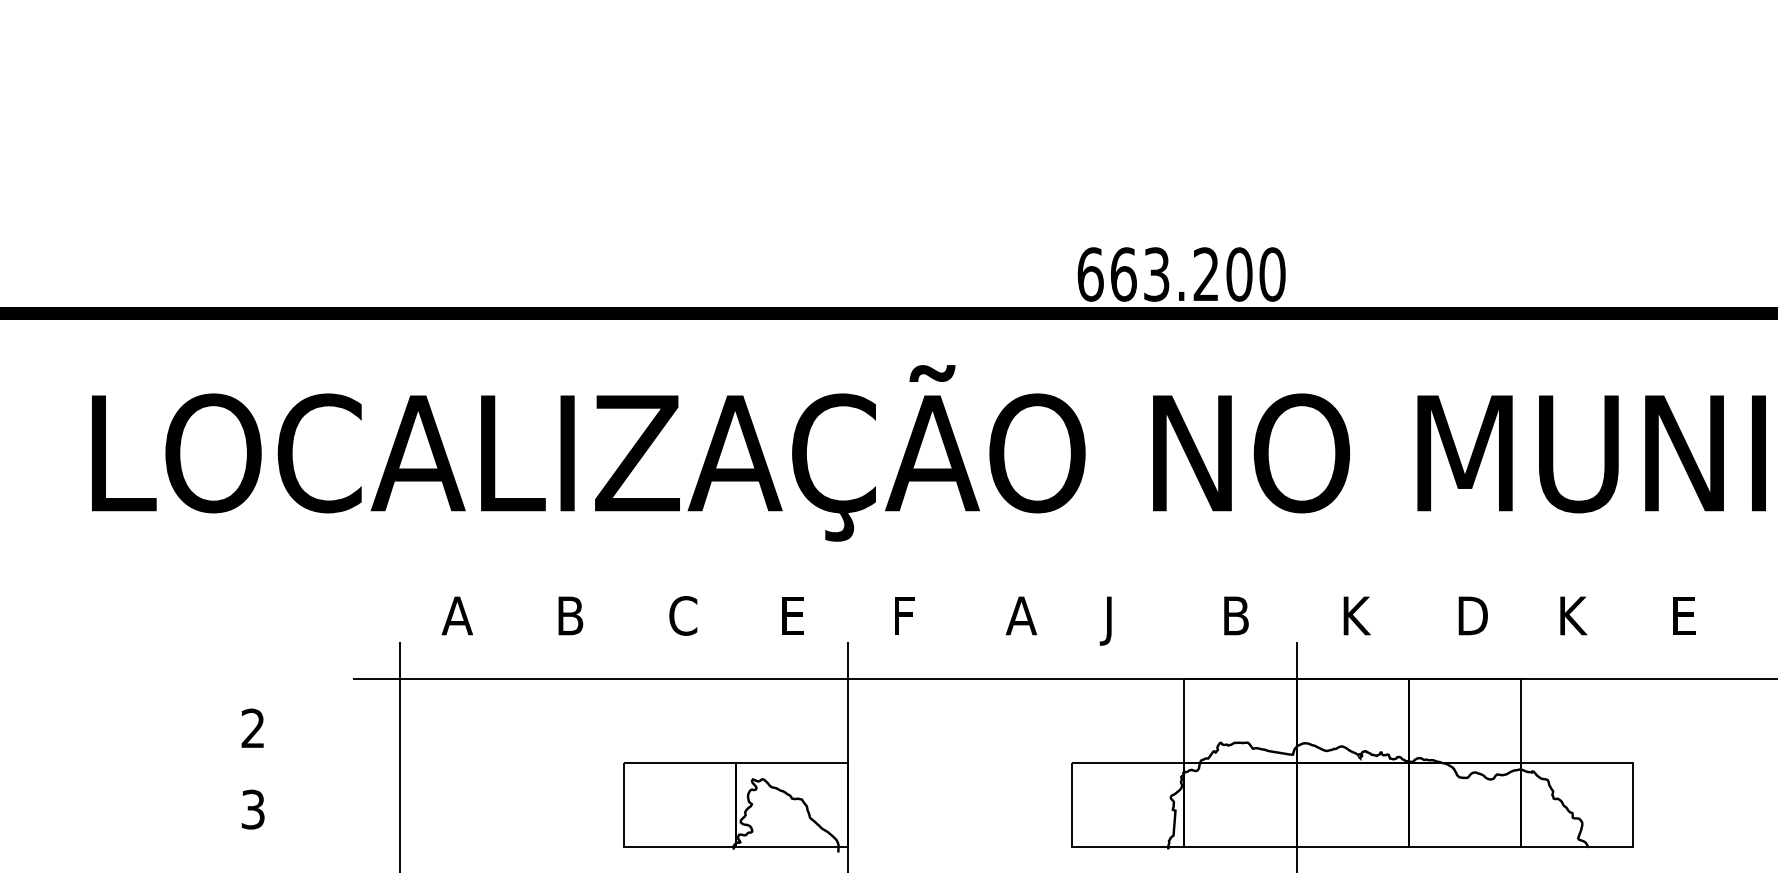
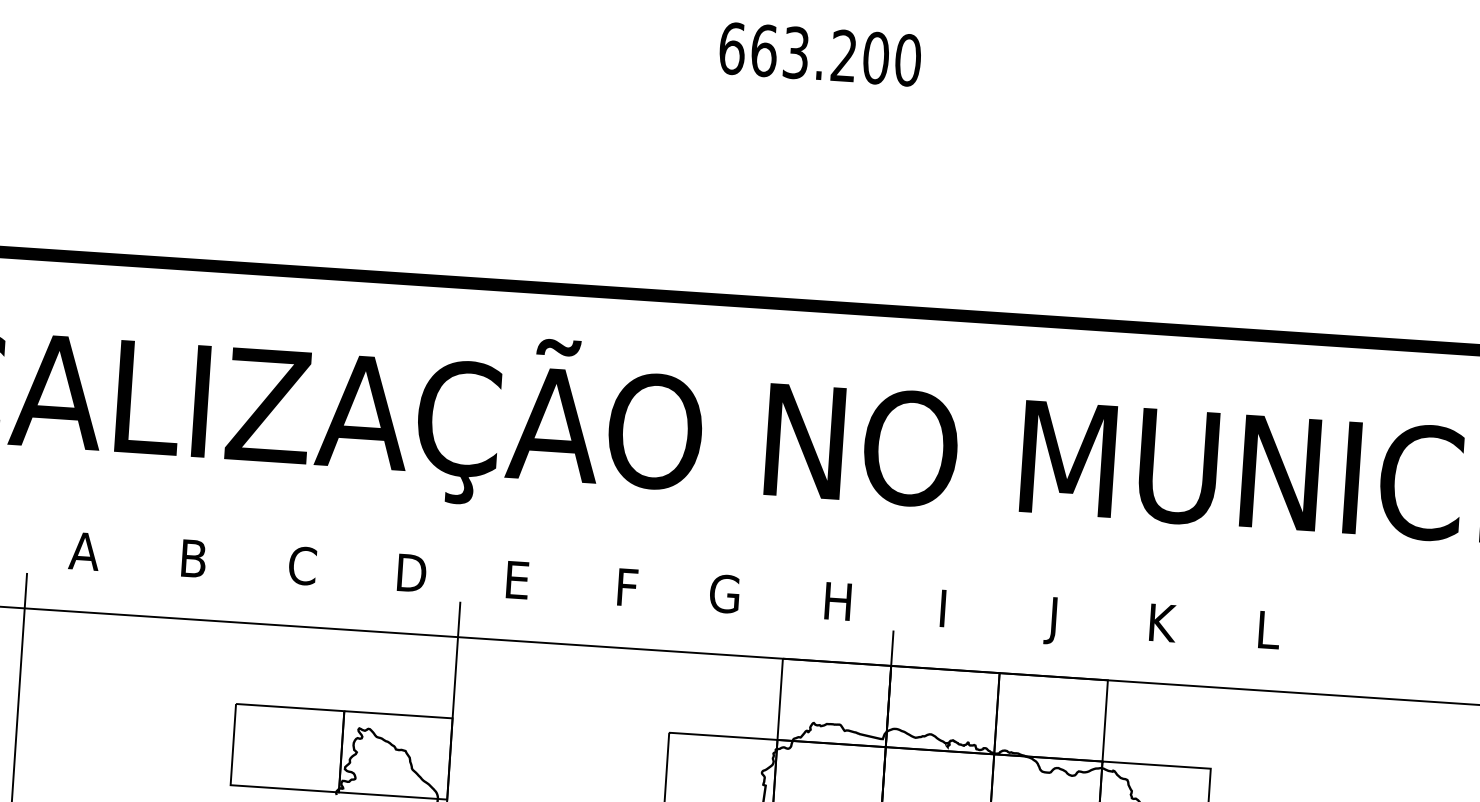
text: (1181, 274) -> (820, 54), moved
text: (796, 615) -> (412, 572), E -> D
text: (907, 615) -> (519, 579), F -> E
text: (1021, 615) -> (629, 587), A -> F
text: (1237, 615) -> (838, 601), B -> H
text: (1356, 615) -> (953, 608), K -> I
text: (1686, 615) -> (1272, 629), E -> L
text: (1117, 620) -> (721, 598), J -> G
text: (1469, 620) -> (1062, 620), D -> J

